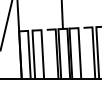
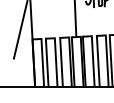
line: (84, 52) -> (97, 60), added
line: (48, 53) -> (61, 61), added

